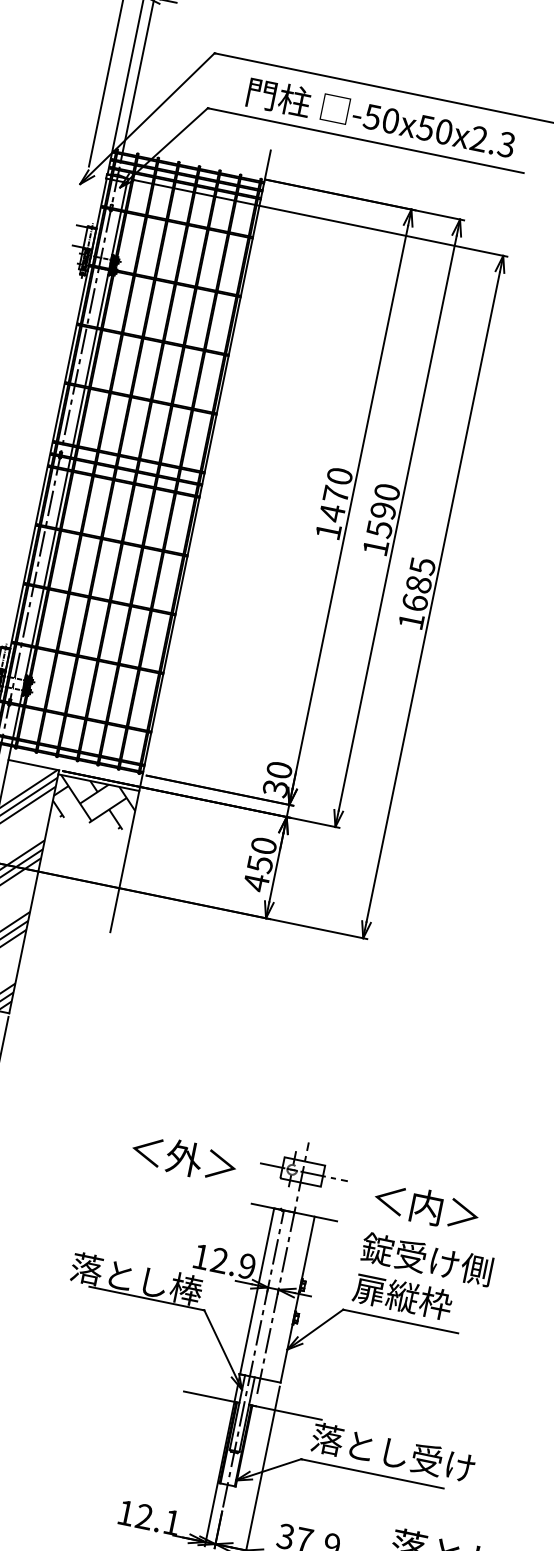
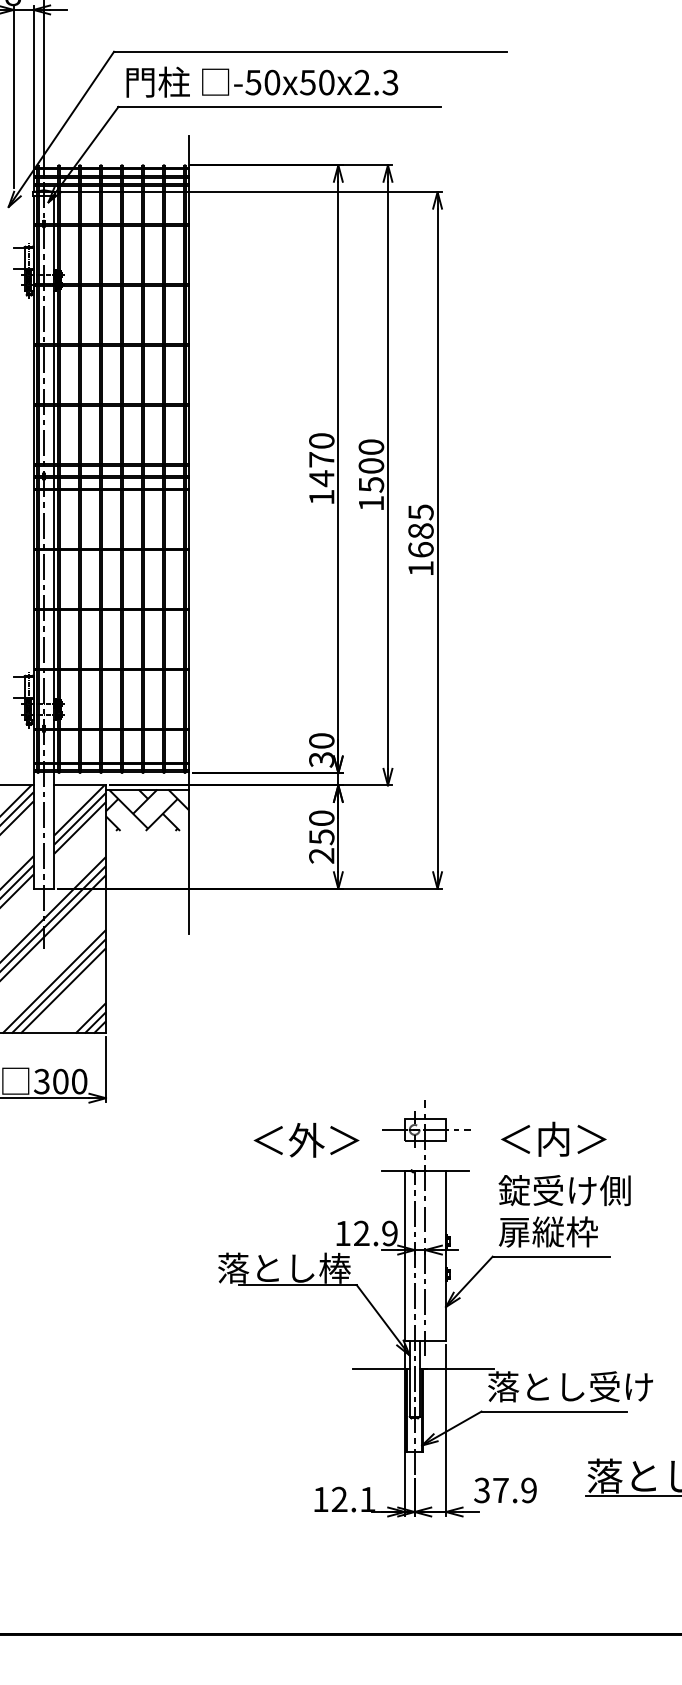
text: (381, 117) -> (262, 81), moved
text: (383, 510) -> (371, 465), 1590 -> 1500
text: (256, 882) -> (321, 855), 450 -> 250

